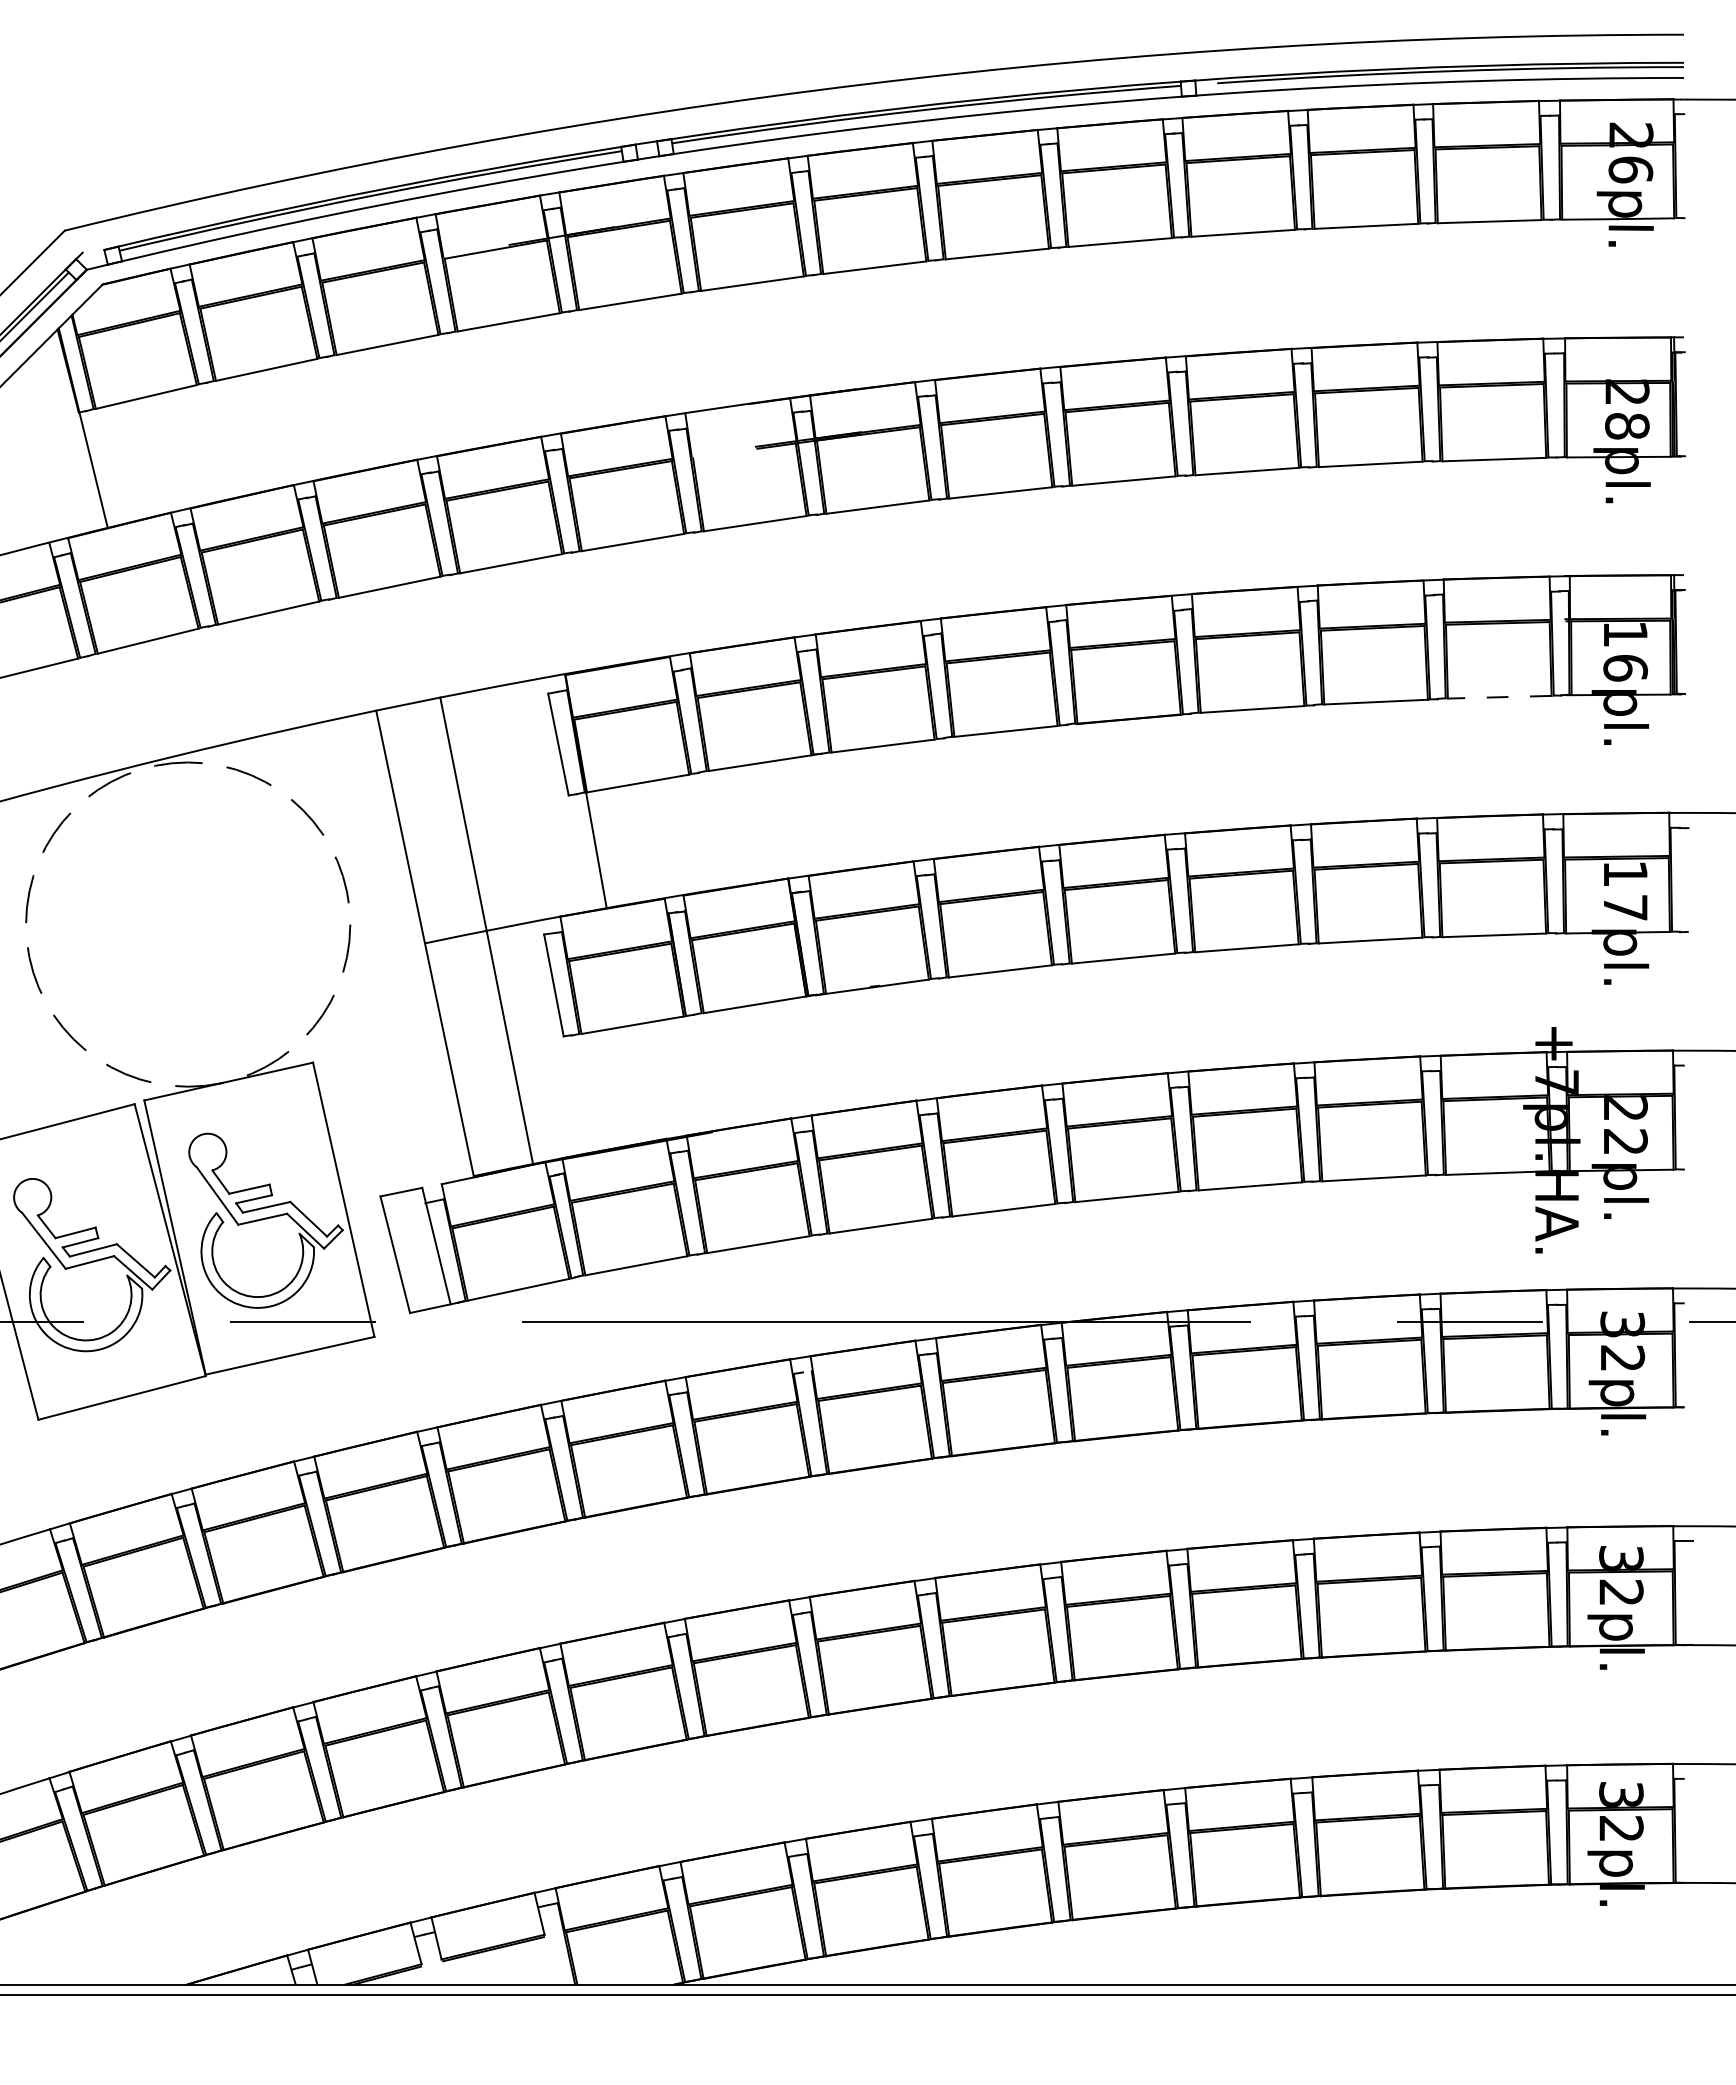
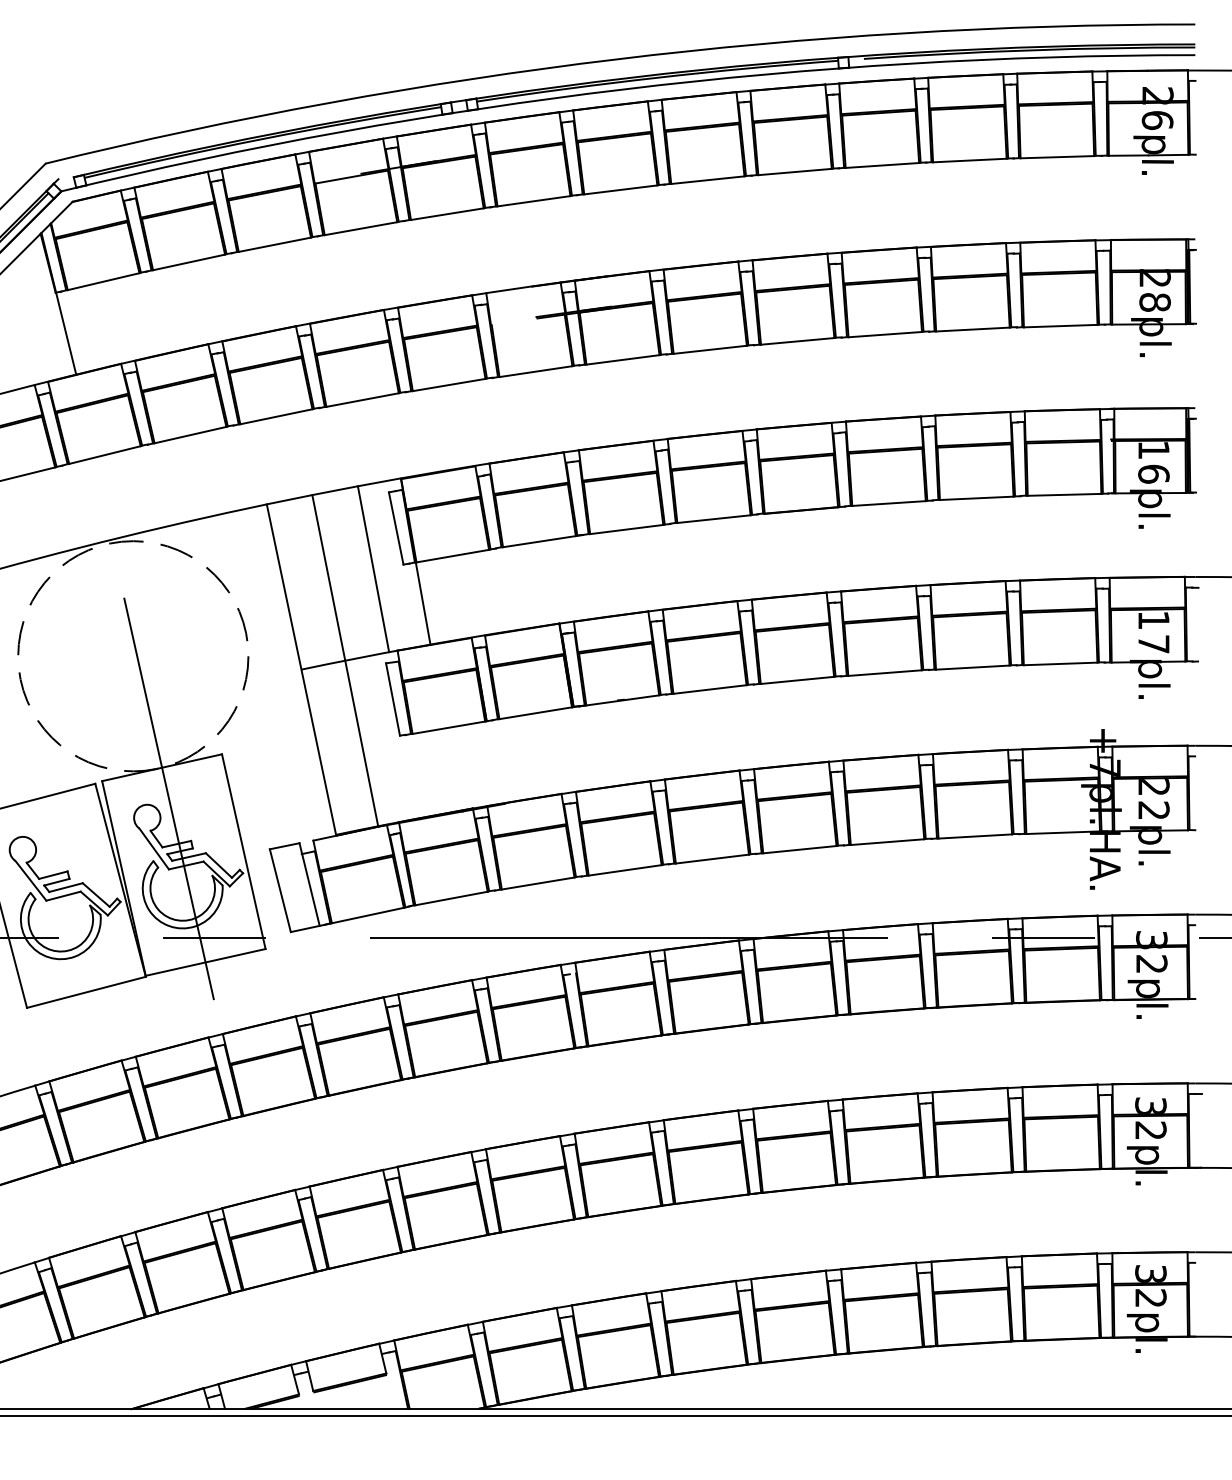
line: (1499, 697) -> (1064, 495), dashed -> solid
line: (526, 801) -> (373, 568), added
line: (238, 1125) -> (169, 798), added

